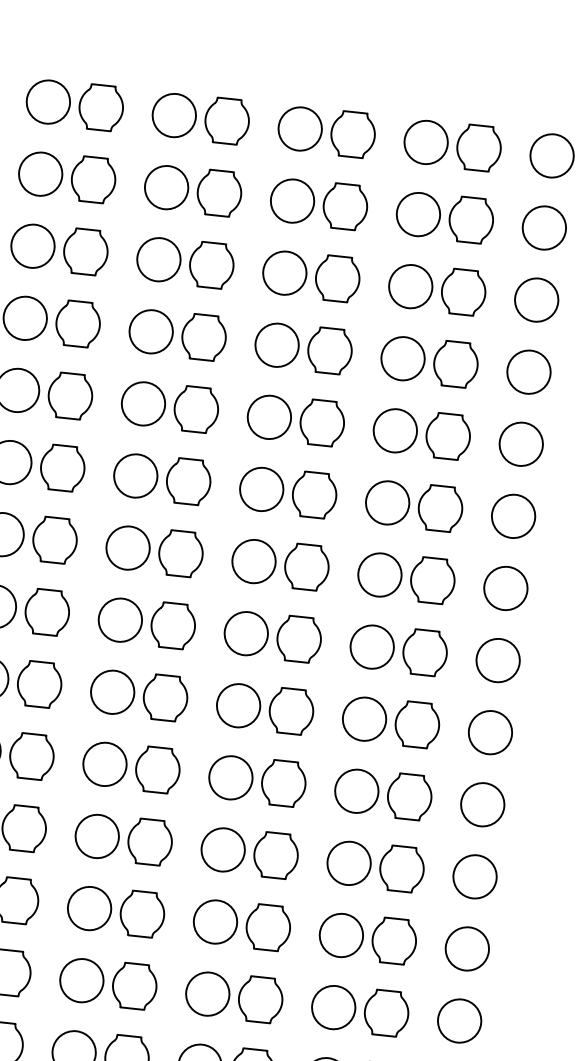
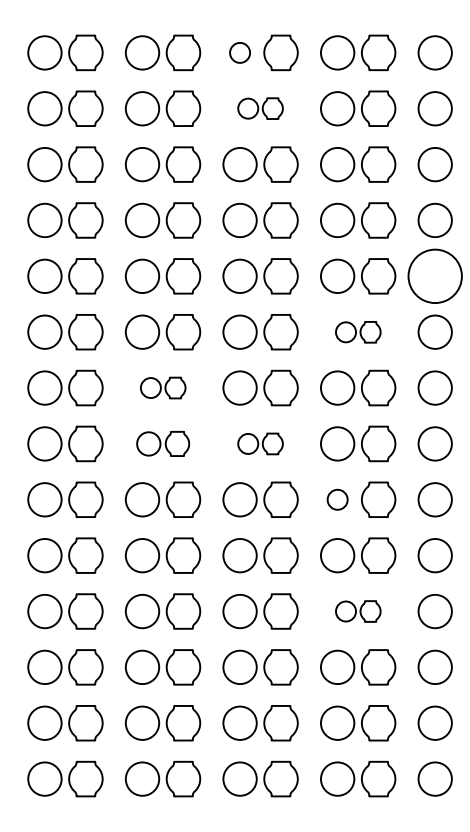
circle: (299, 128) -> (239, 52), size x0.6
part: (318, 203) -> (260, 108), size x0.6
circle: (520, 444) -> (434, 276), size x1.6
part: (414, 506) -> (358, 332), size x0.6
part: (155, 550) -> (163, 387), size x0.6
part: (147, 622) -> (163, 443), size x0.7
part: (272, 635) -> (260, 443), size x0.6
circle: (364, 718) -> (337, 499), size x0.6
part: (376, 866) -> (358, 611), size x0.6

